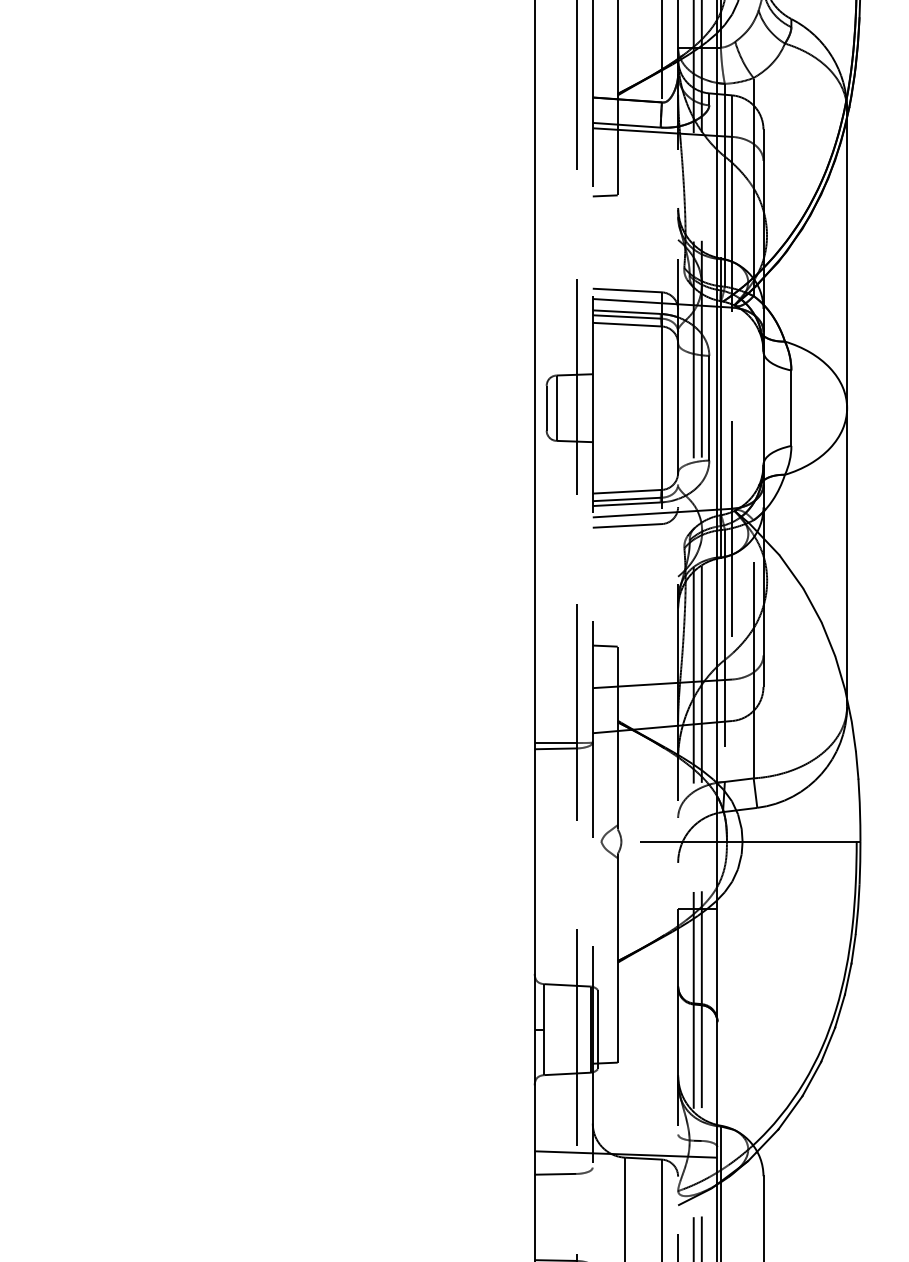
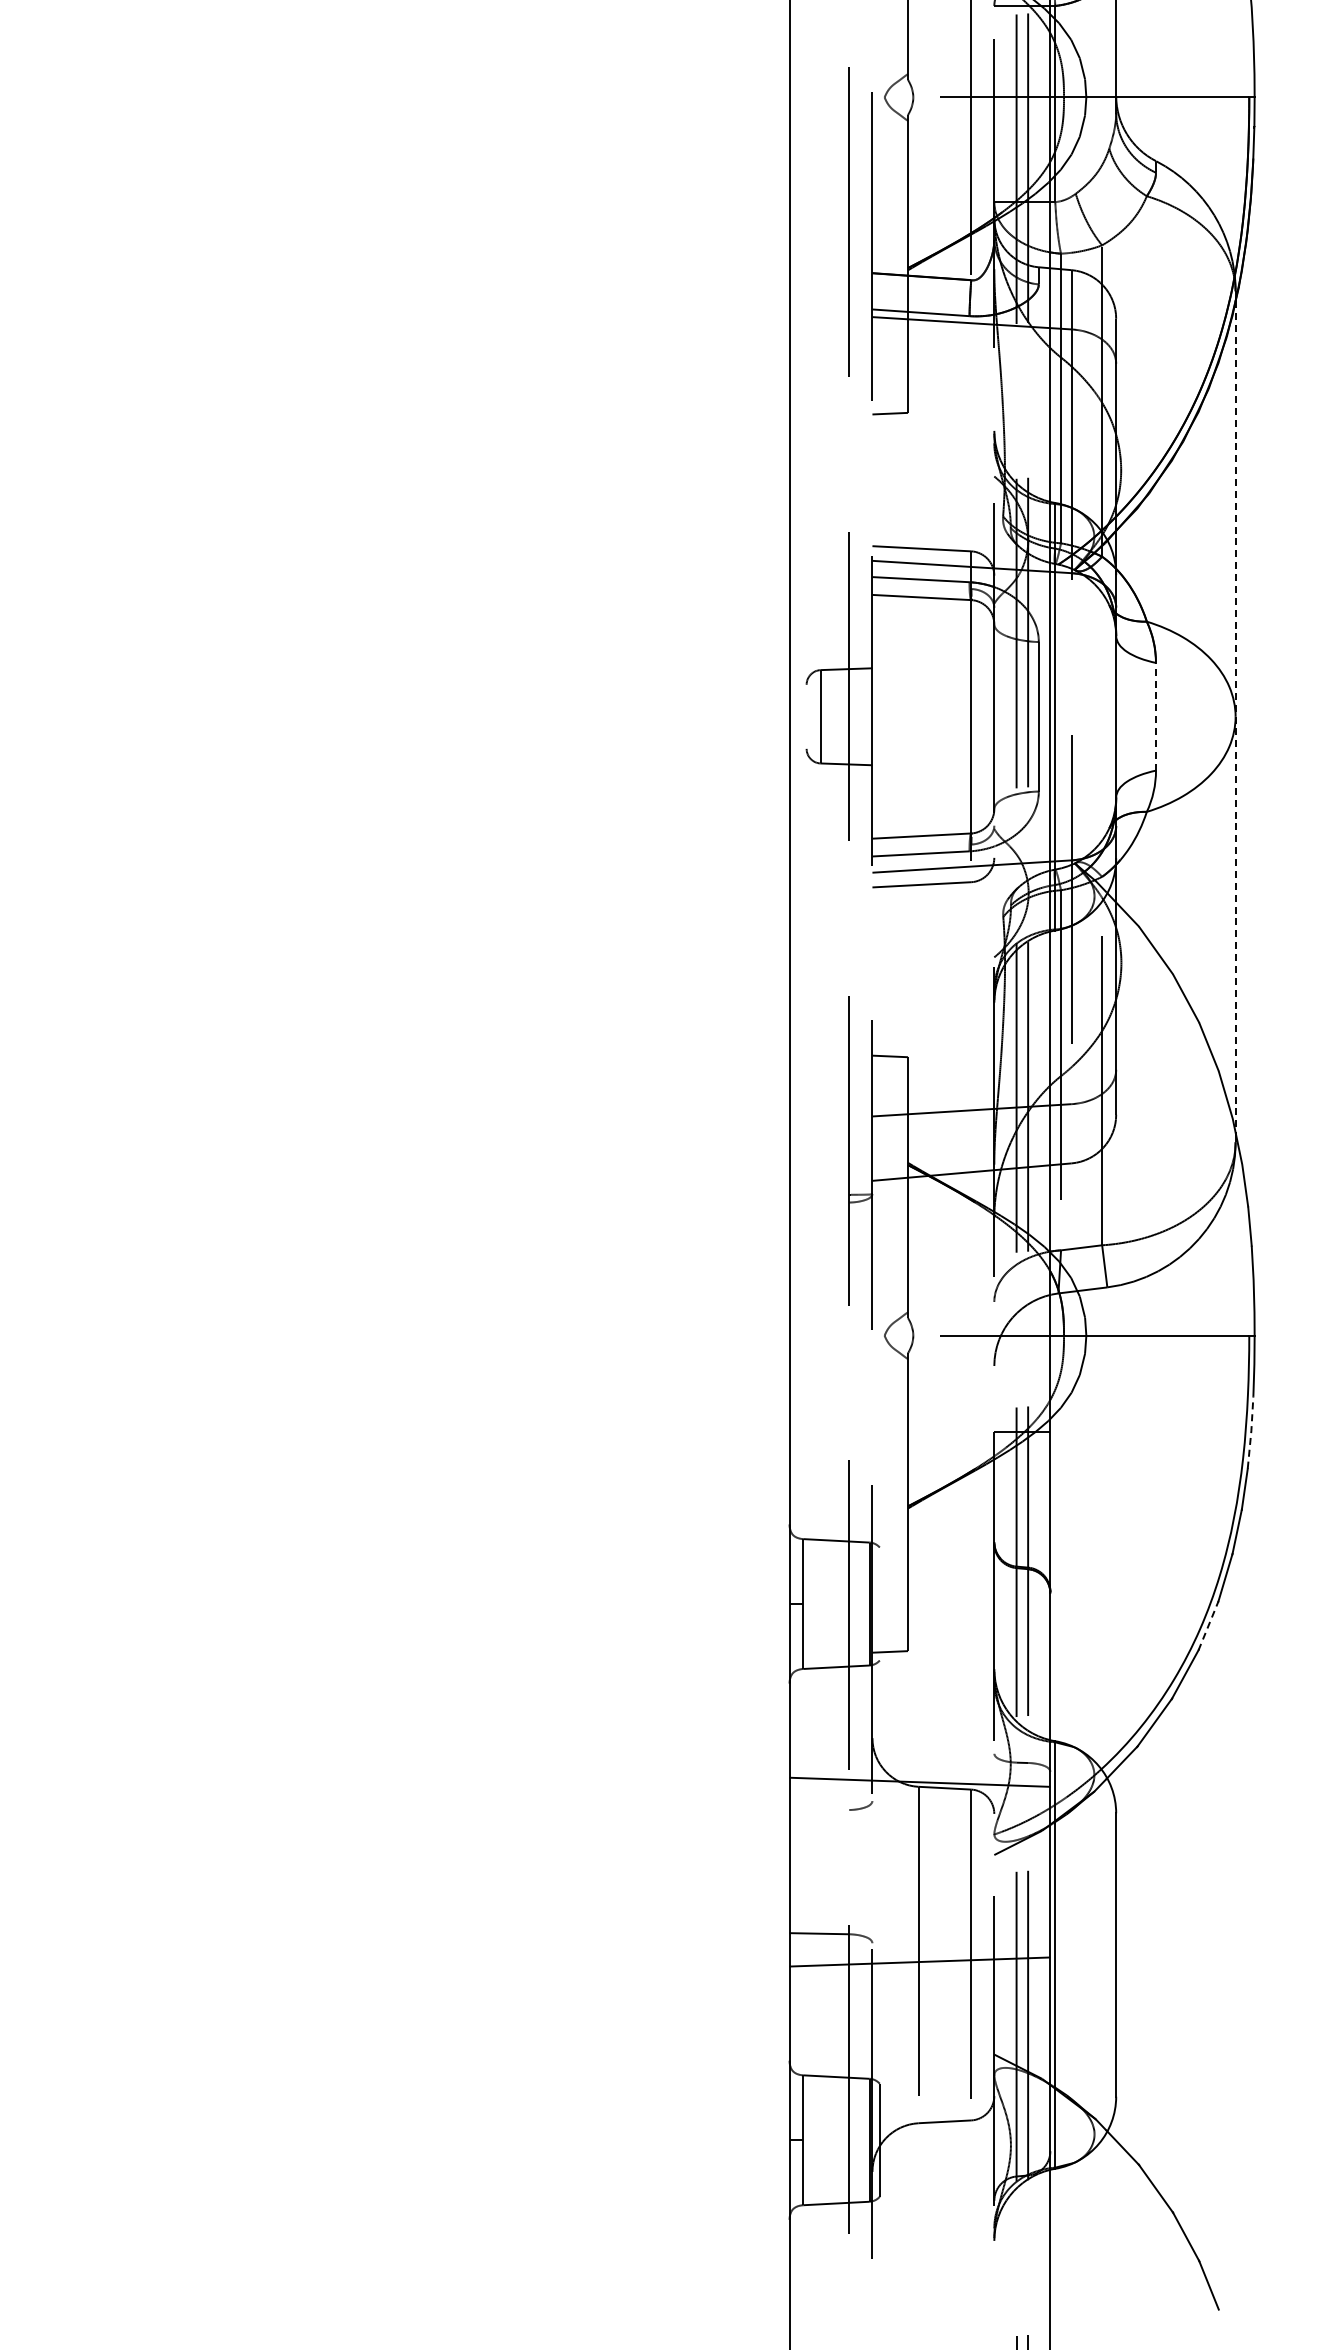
line: (627, 316) -> (921, 586), removed
line: (546, 408) -> (806, 716), removed
line: (791, 408) -> (1156, 716), solid -> dashed
line: (847, 408) -> (1235, 716), solid -> dashed
line: (627, 499) -> (921, 846), removed
line: (555, 742) -> (819, 1194), removed
line: (555, 748) -> (819, 1202), removed
line: (858, 908) -> (1251, 1431), solid -> dashed
line: (597, 1029) -> (879, 1603), removed
line: (828, 1044) -> (1208, 1625), solid -> dashed
line: (555, 1174) -> (819, 1810), removed

